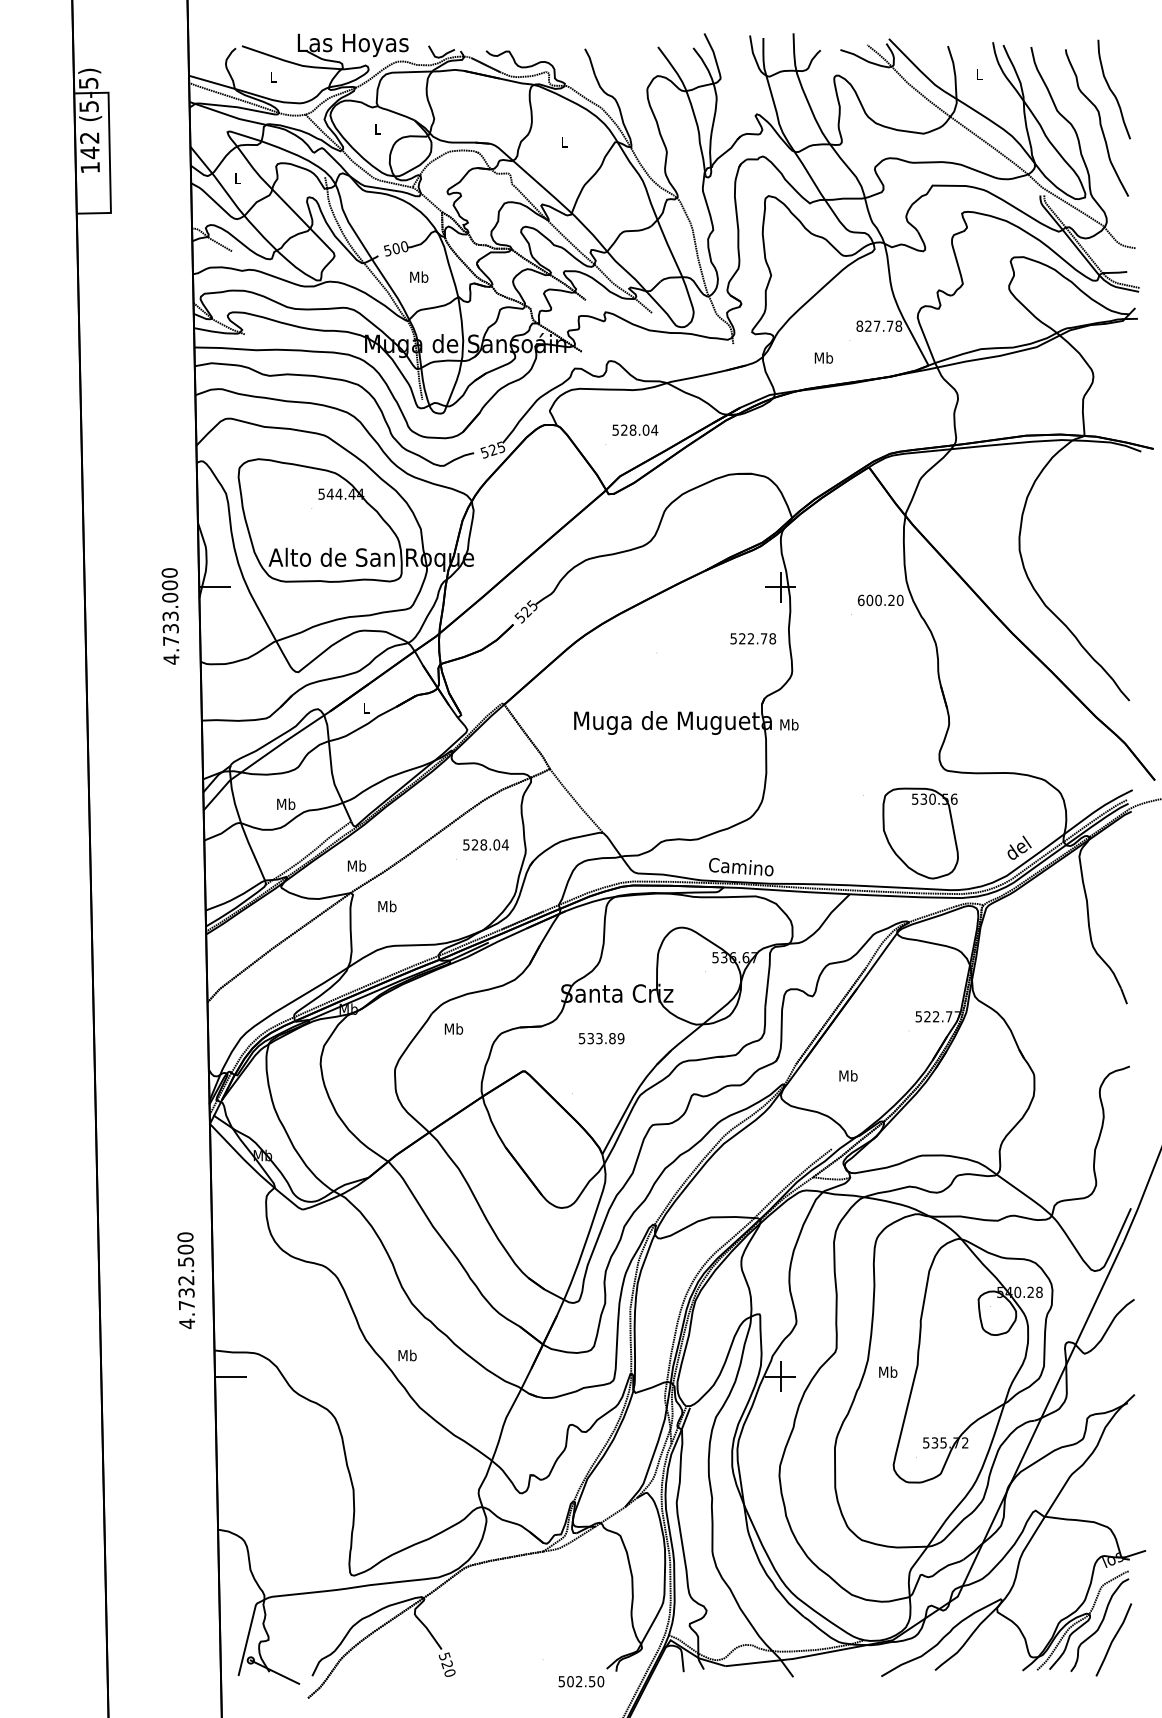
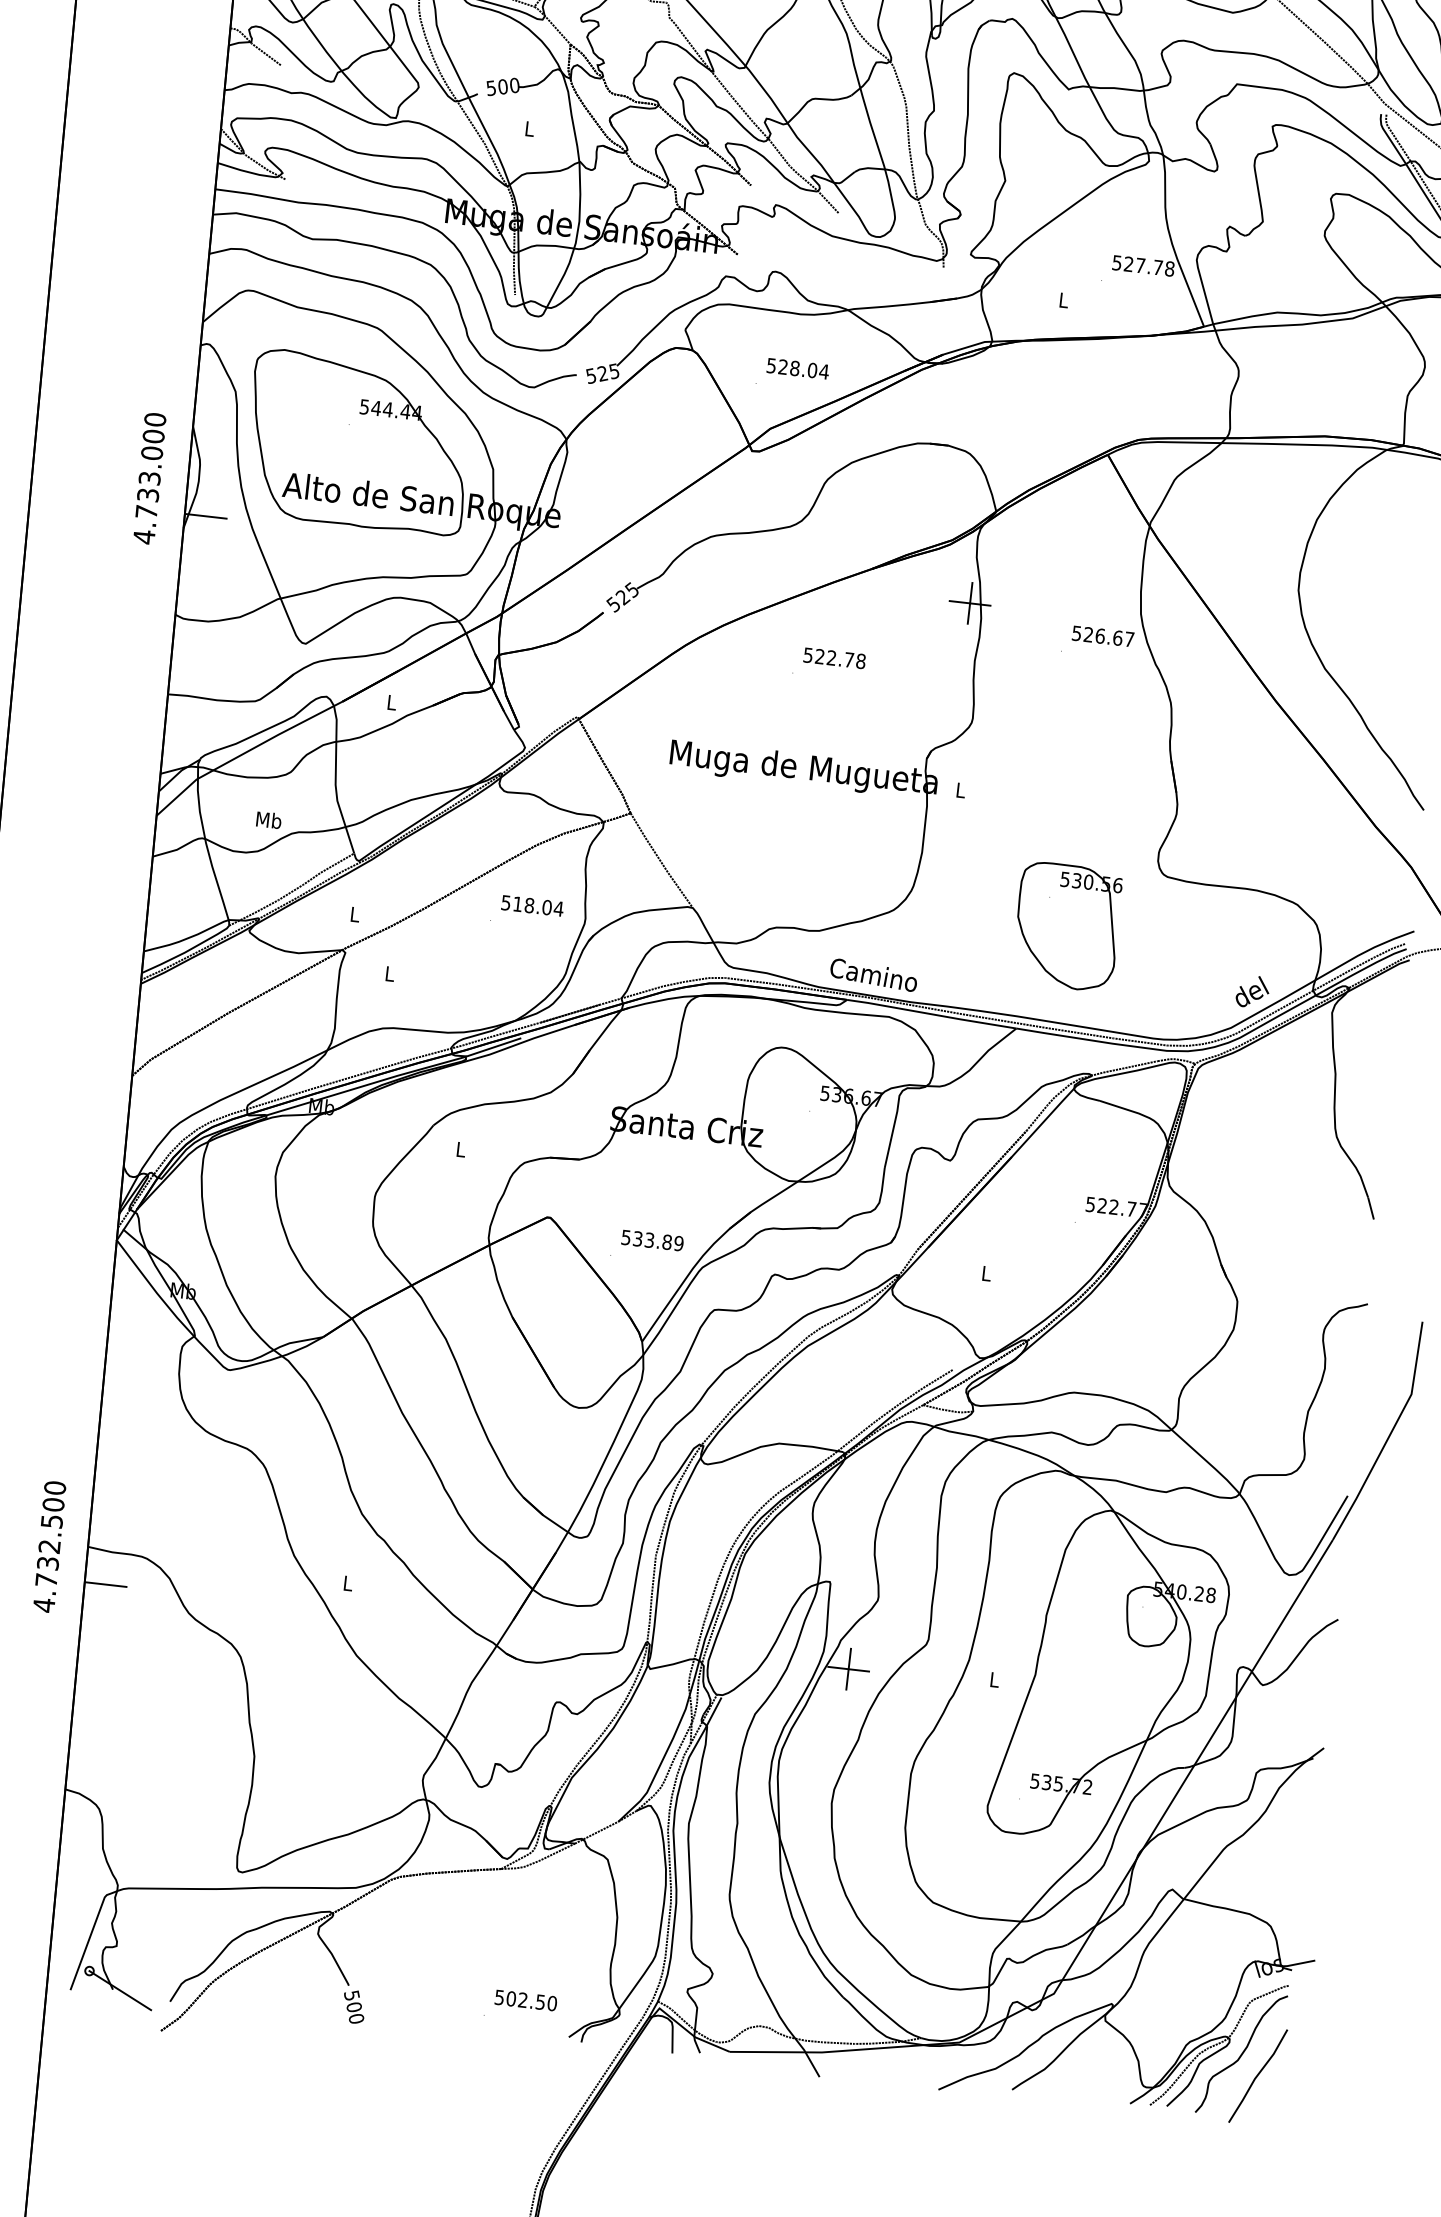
text: (419, 276) -> (530, 128), Mb -> L
text: (859, 325) -> (1116, 261), 827.78 -> 527.78
text: (823, 357) -> (1063, 299), Mb -> L
text: (880, 600) -> (1102, 636), 600.20 -> 526.67
text: (170, 616) -> (149, 478), moved
text: (753, 638) -> (835, 657), moved
text: (789, 724) -> (960, 789), Mb -> L
part: (920, 833) -> (1067, 926), moved
text: (474, 844) -> (517, 903), 528.04 -> 518.04
text: (356, 865) -> (354, 913), Mb -> L
text: (387, 906) -> (390, 973), Mb -> L
text: (453, 1028) -> (460, 1148), Mb -> L
text: (601, 1038) -> (652, 1240), moved
text: (848, 1075) -> (986, 1273), Mb -> L
text: (185, 1280) -> (48, 1546), moved
text: (407, 1355) -> (347, 1583), Mb -> L
text: (888, 1371) -> (995, 1678), Mb -> L
text: (446, 1664) -> (353, 2006), 520 -> 500
text: (581, 1681) -> (526, 2000), moved

